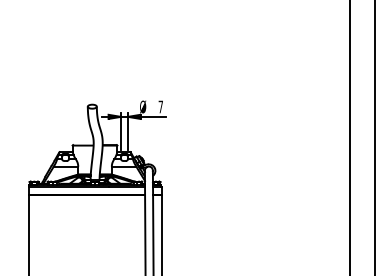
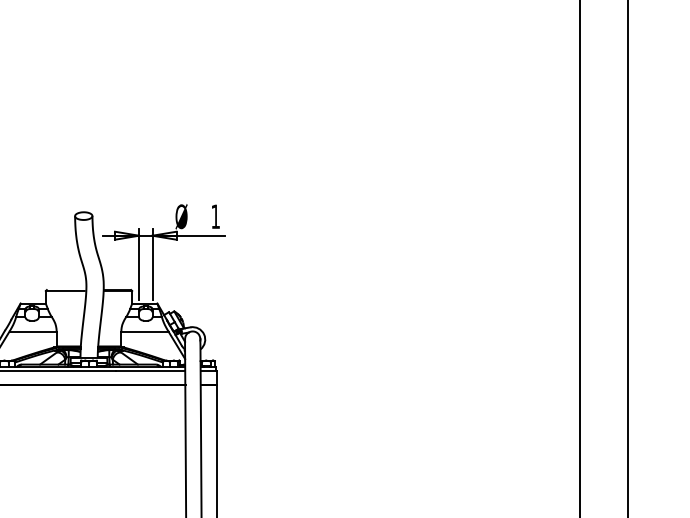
text: (160, 106) -> (215, 215), 7 -> 1

